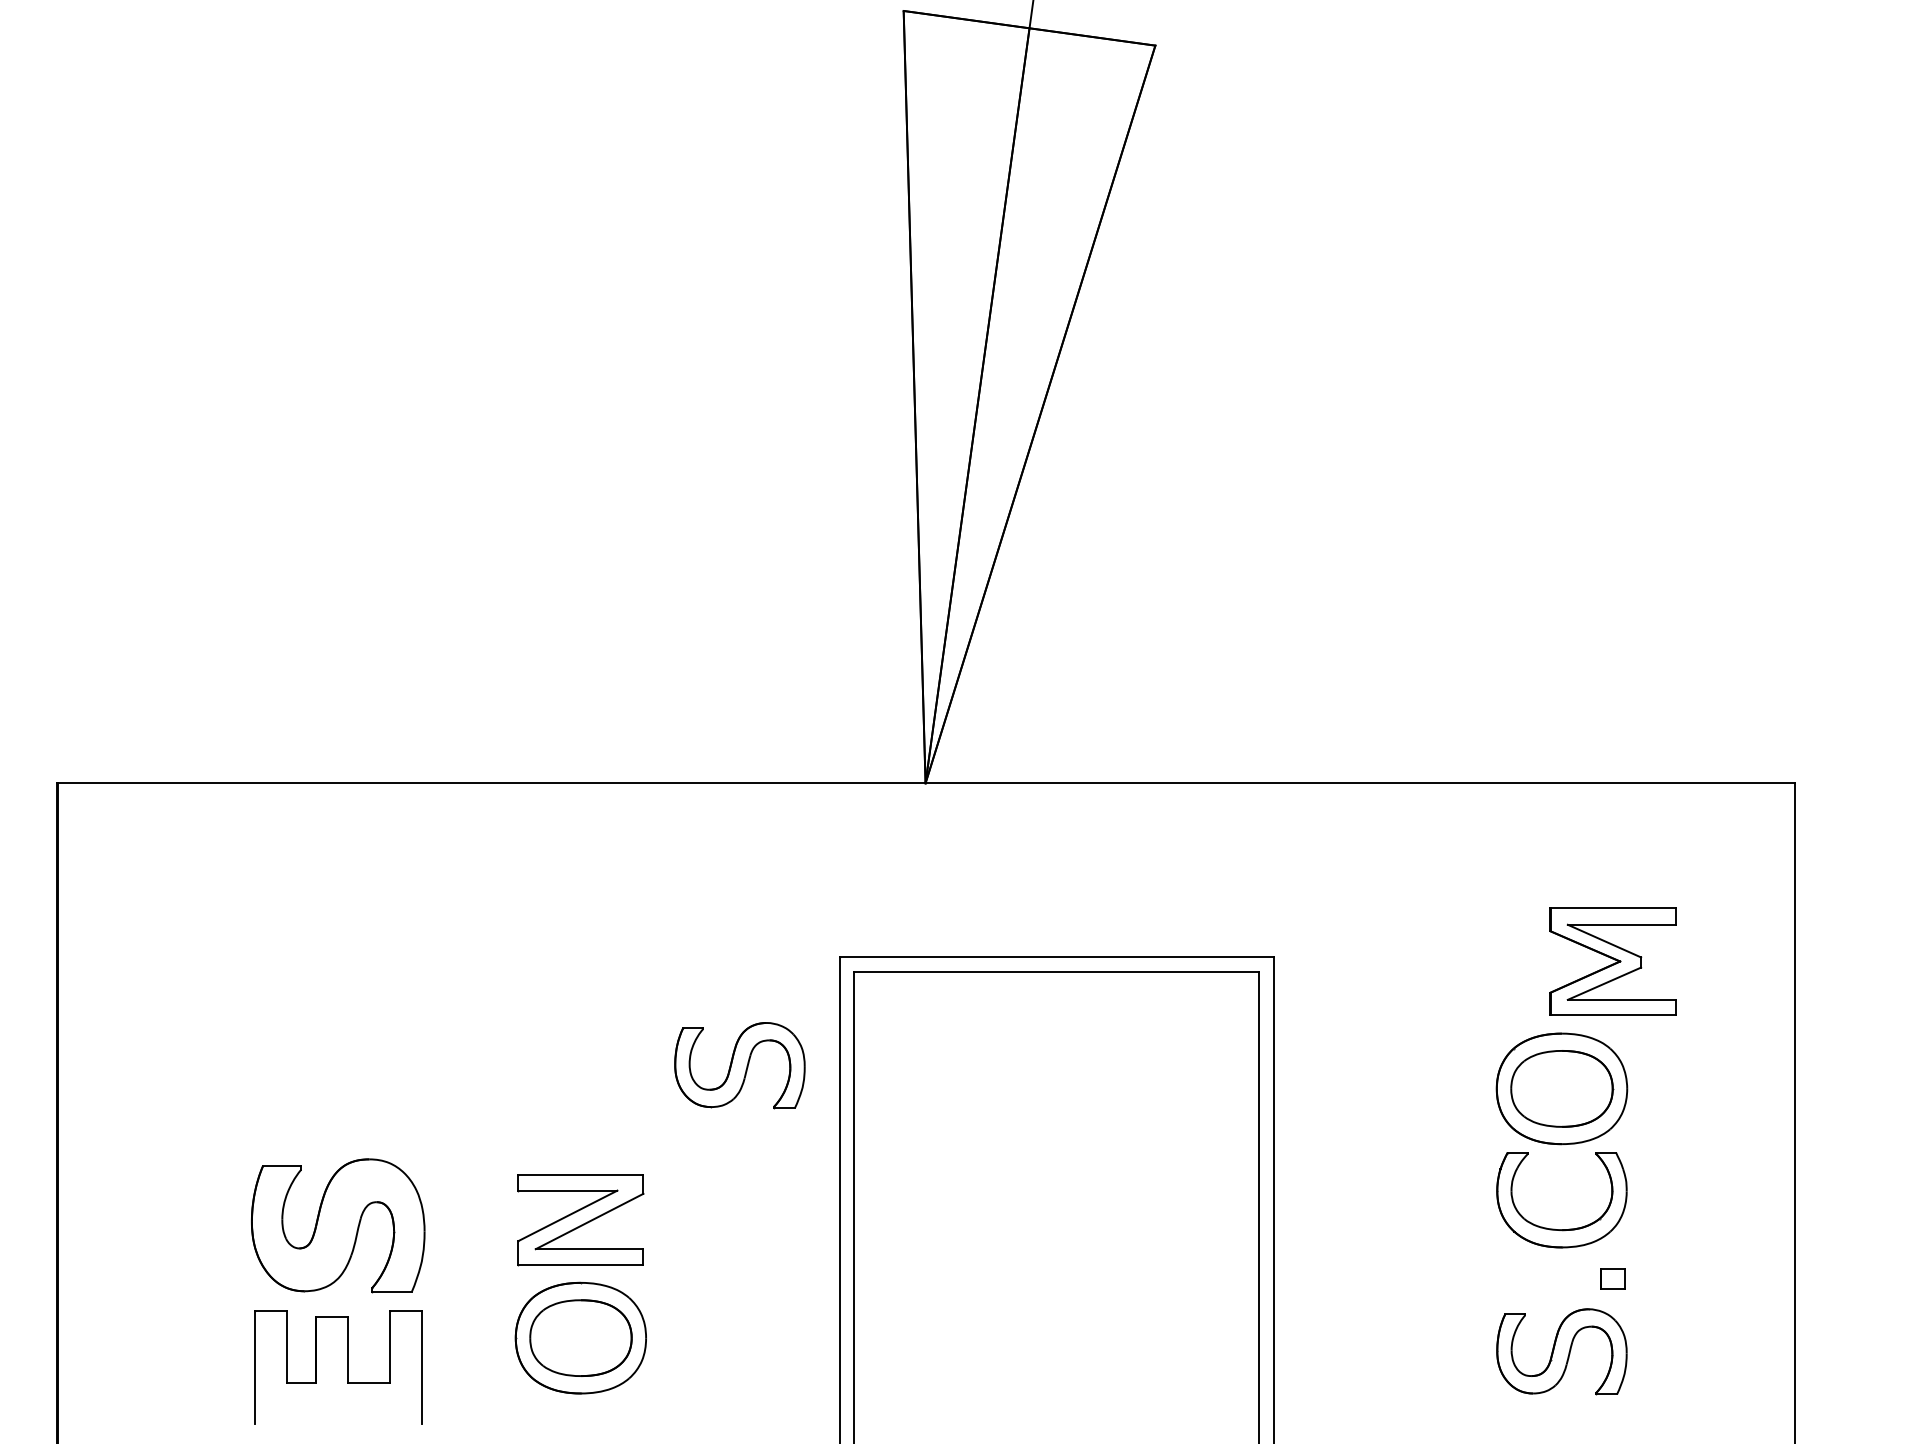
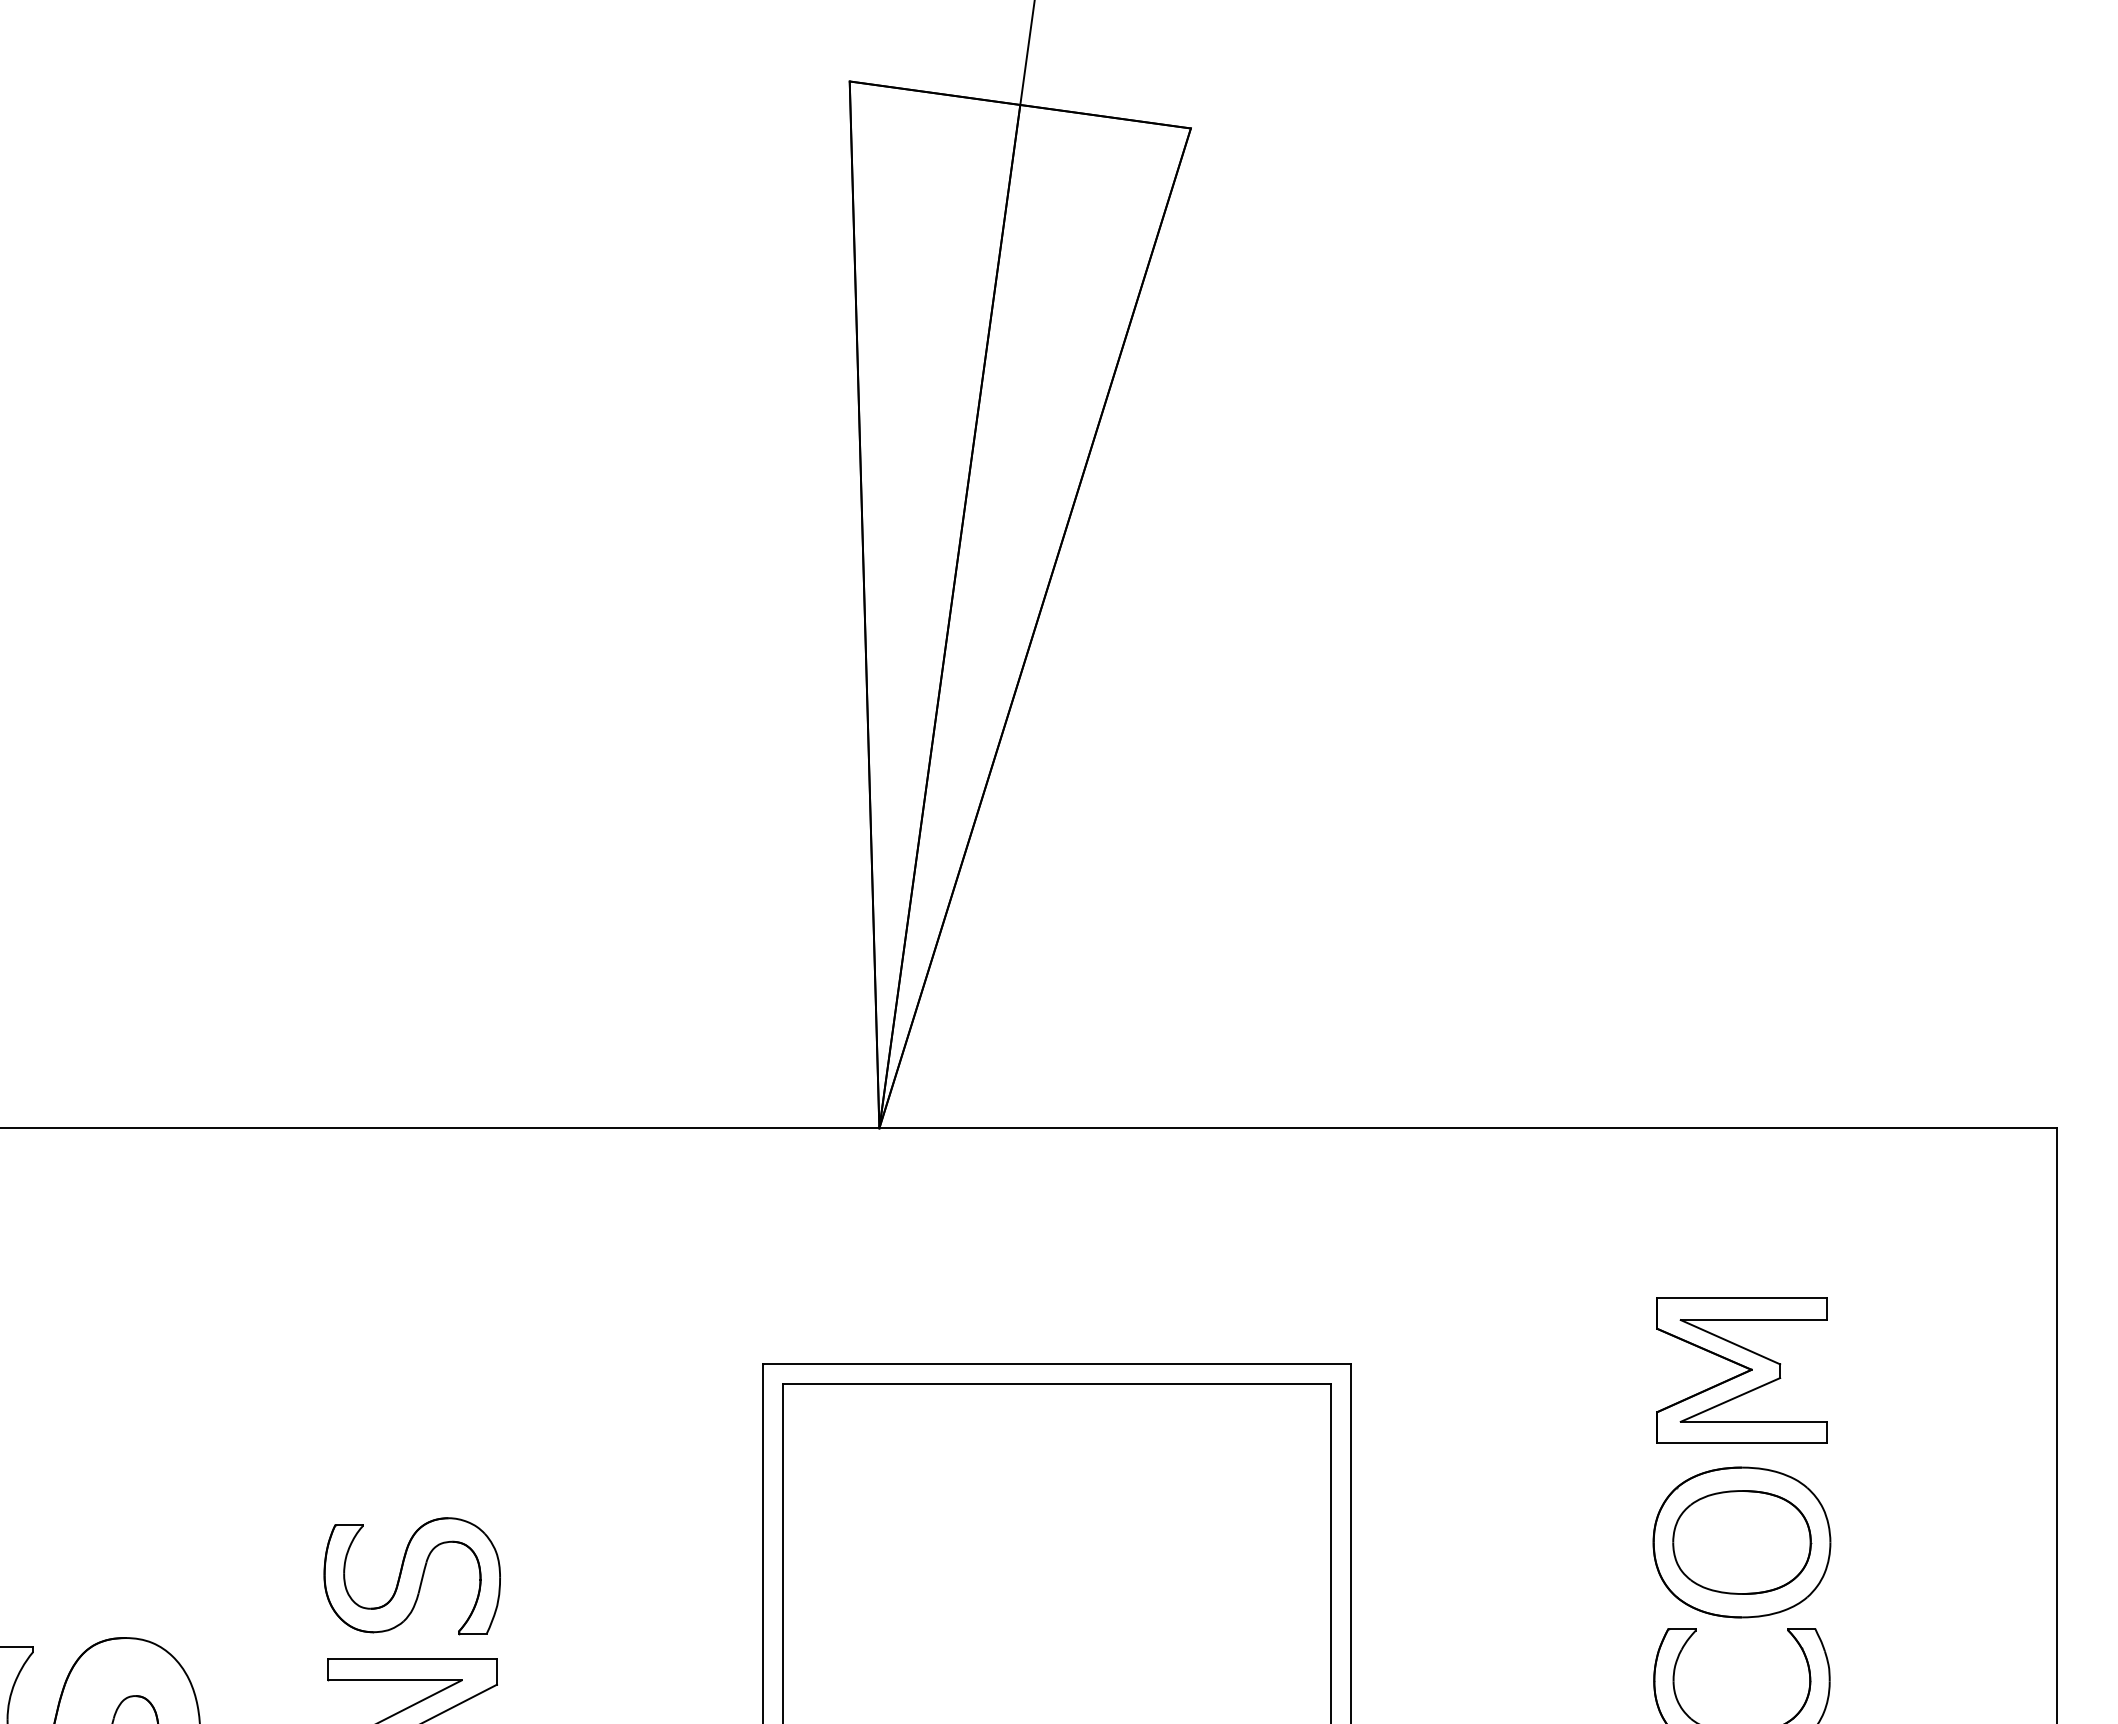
part: (1612, 961) -> (1741, 1369), moved
part: (739, 1065) -> (411, 1575), moved

